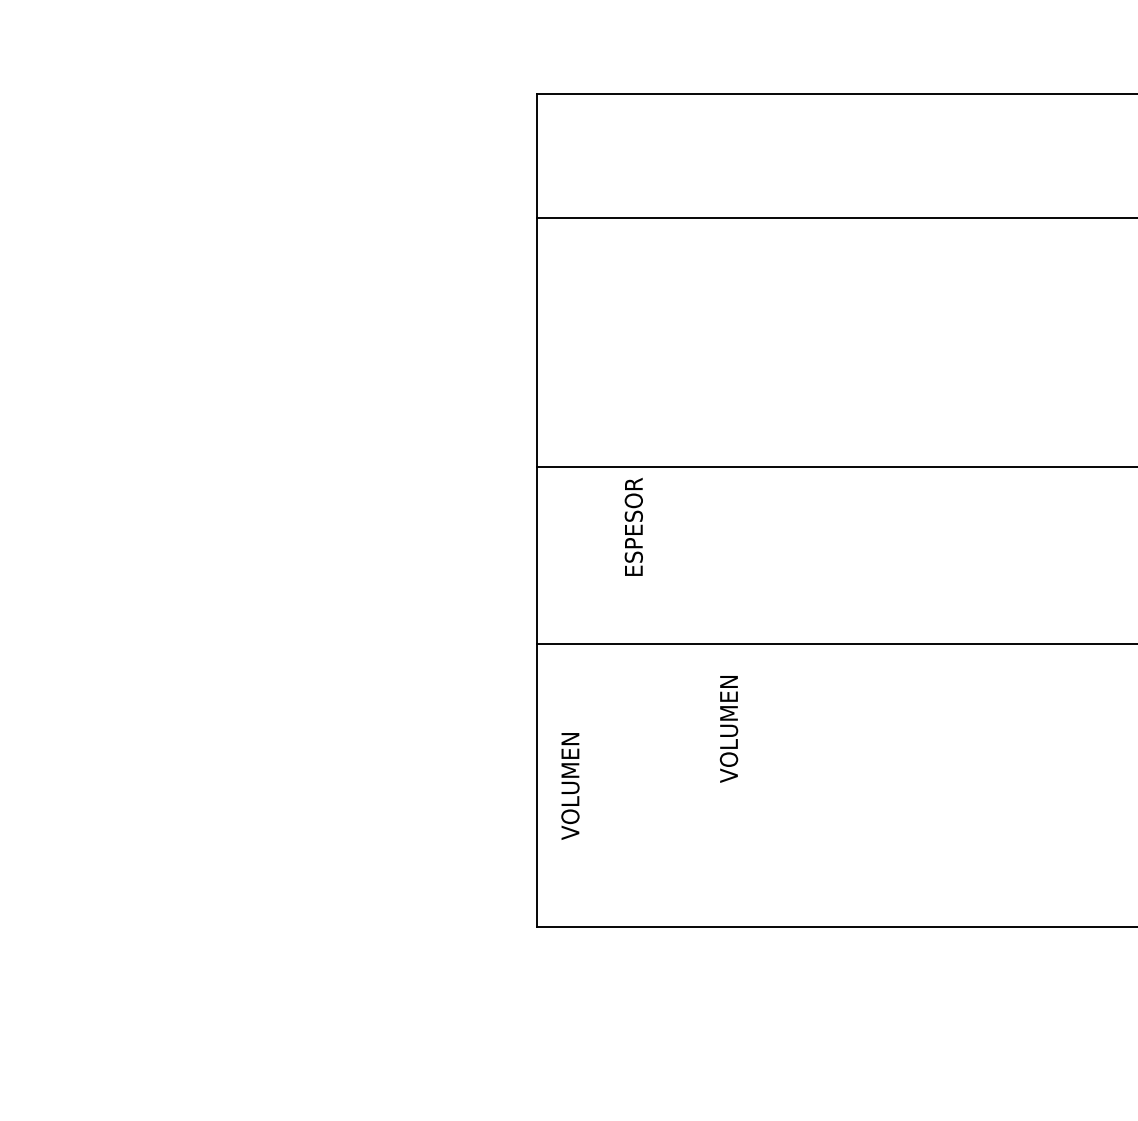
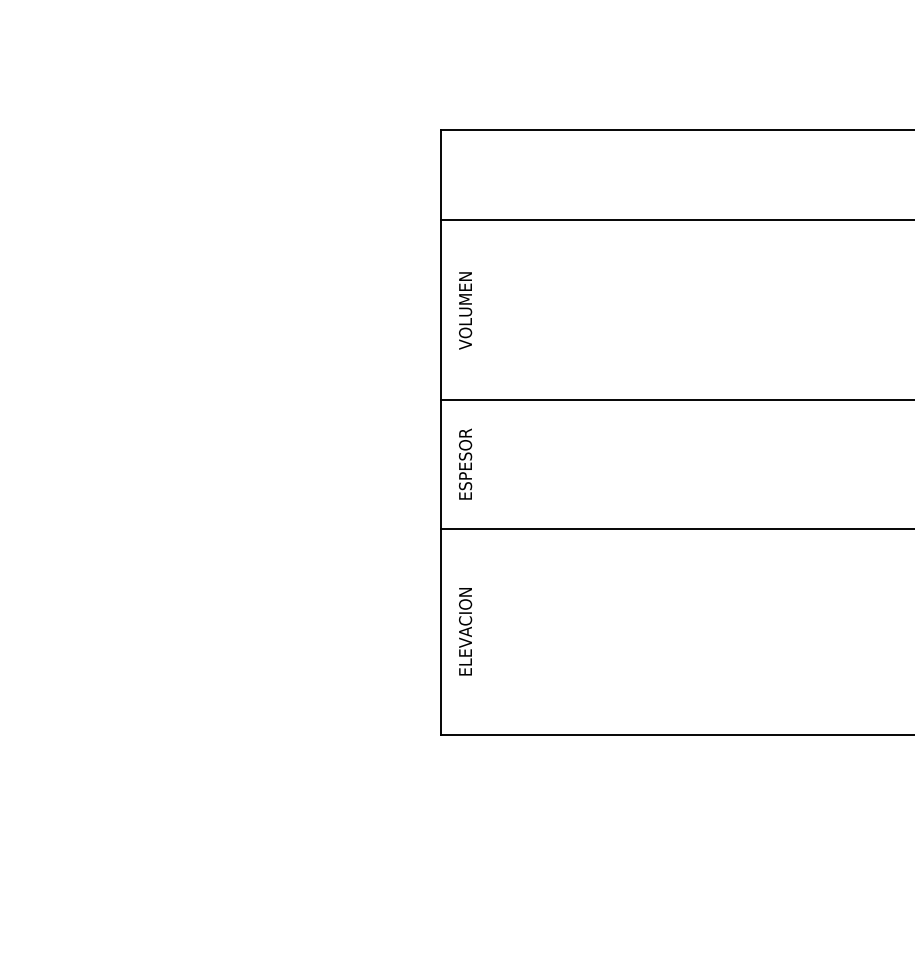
text: (633, 525) -> (465, 463), moved
text: (728, 728) -> (465, 310), moved
text: (570, 785) -> (465, 631), VOLUMEN -> ELEVACION

